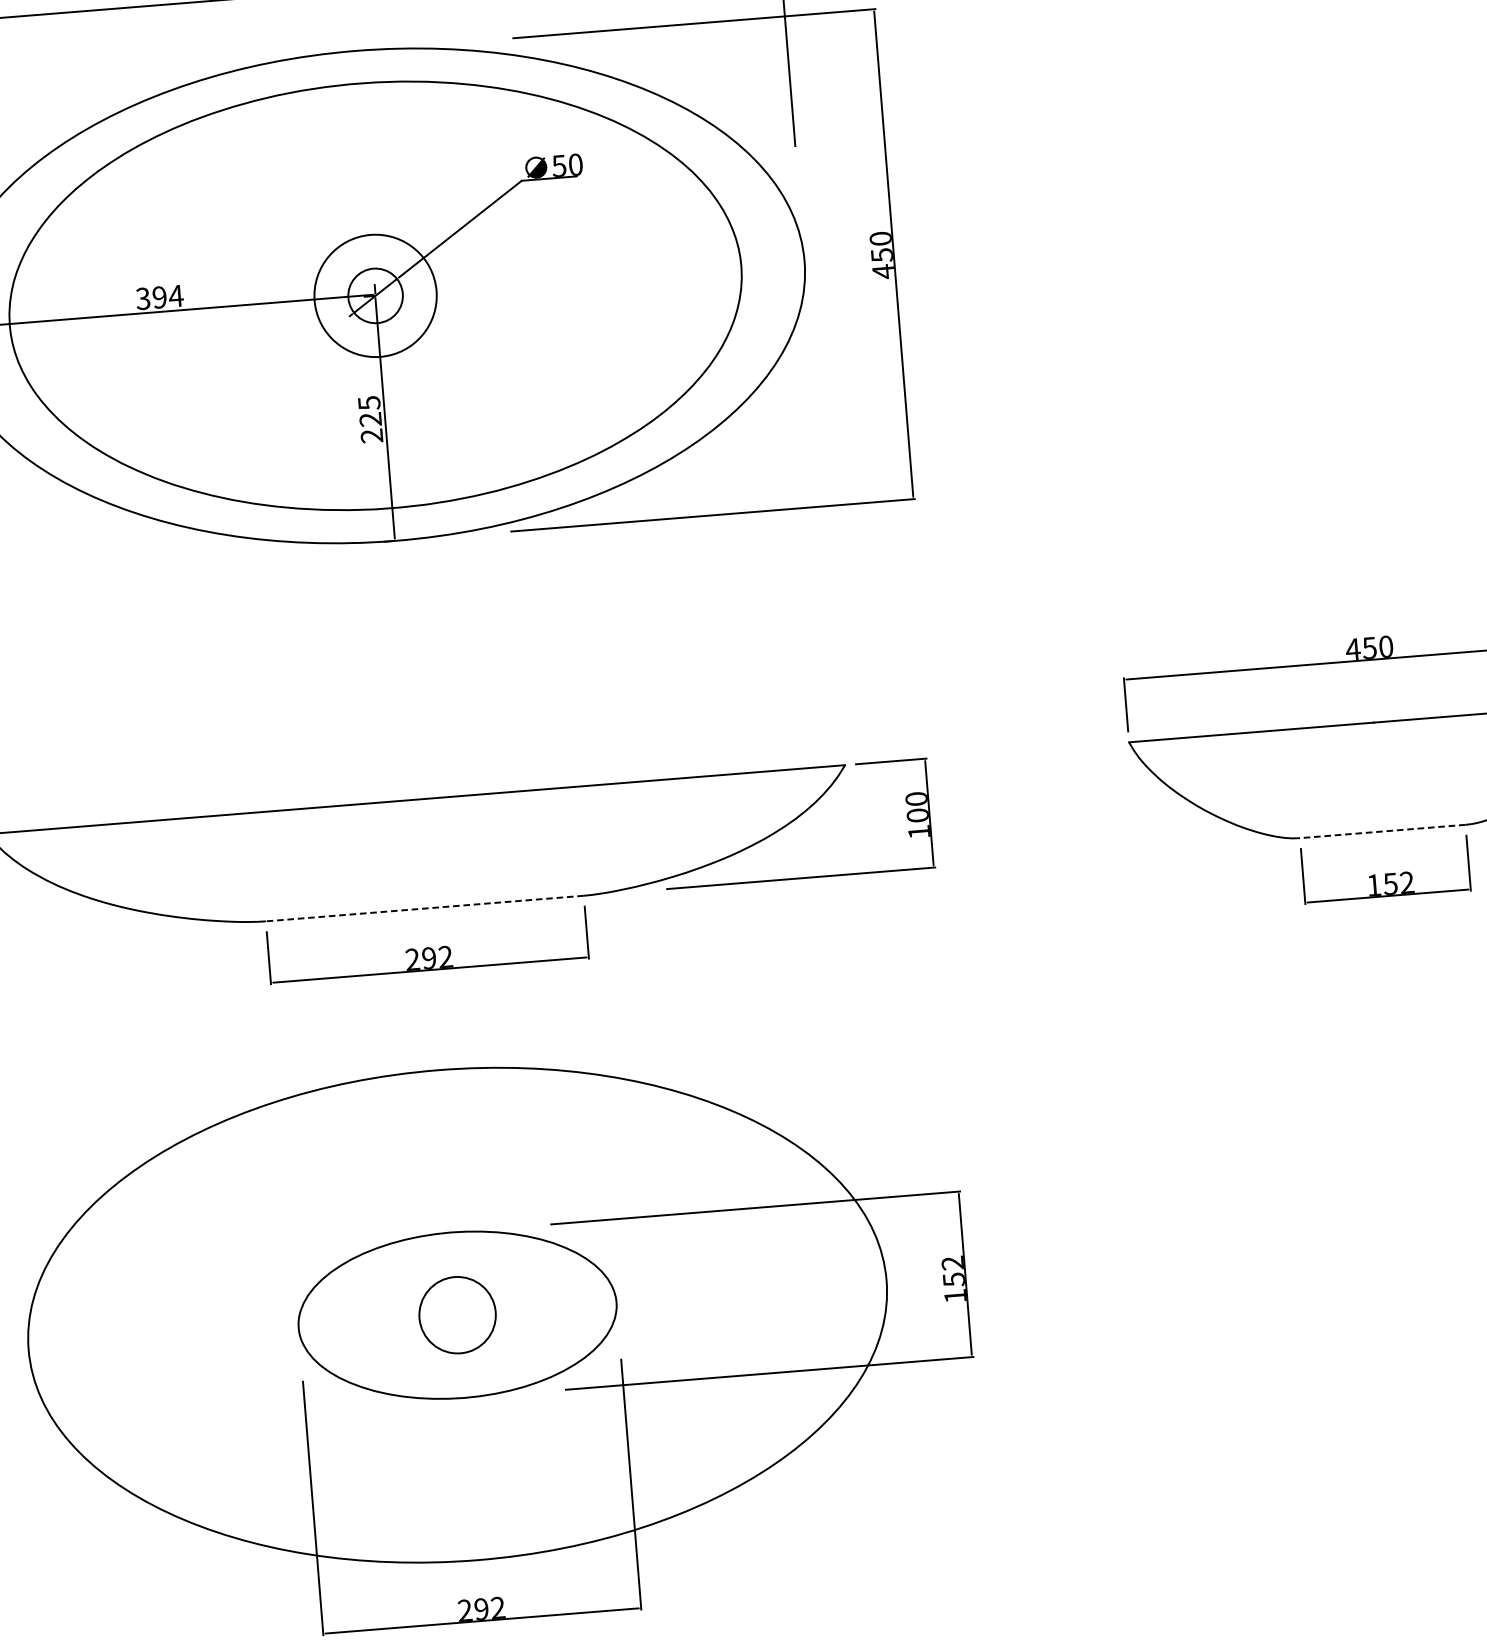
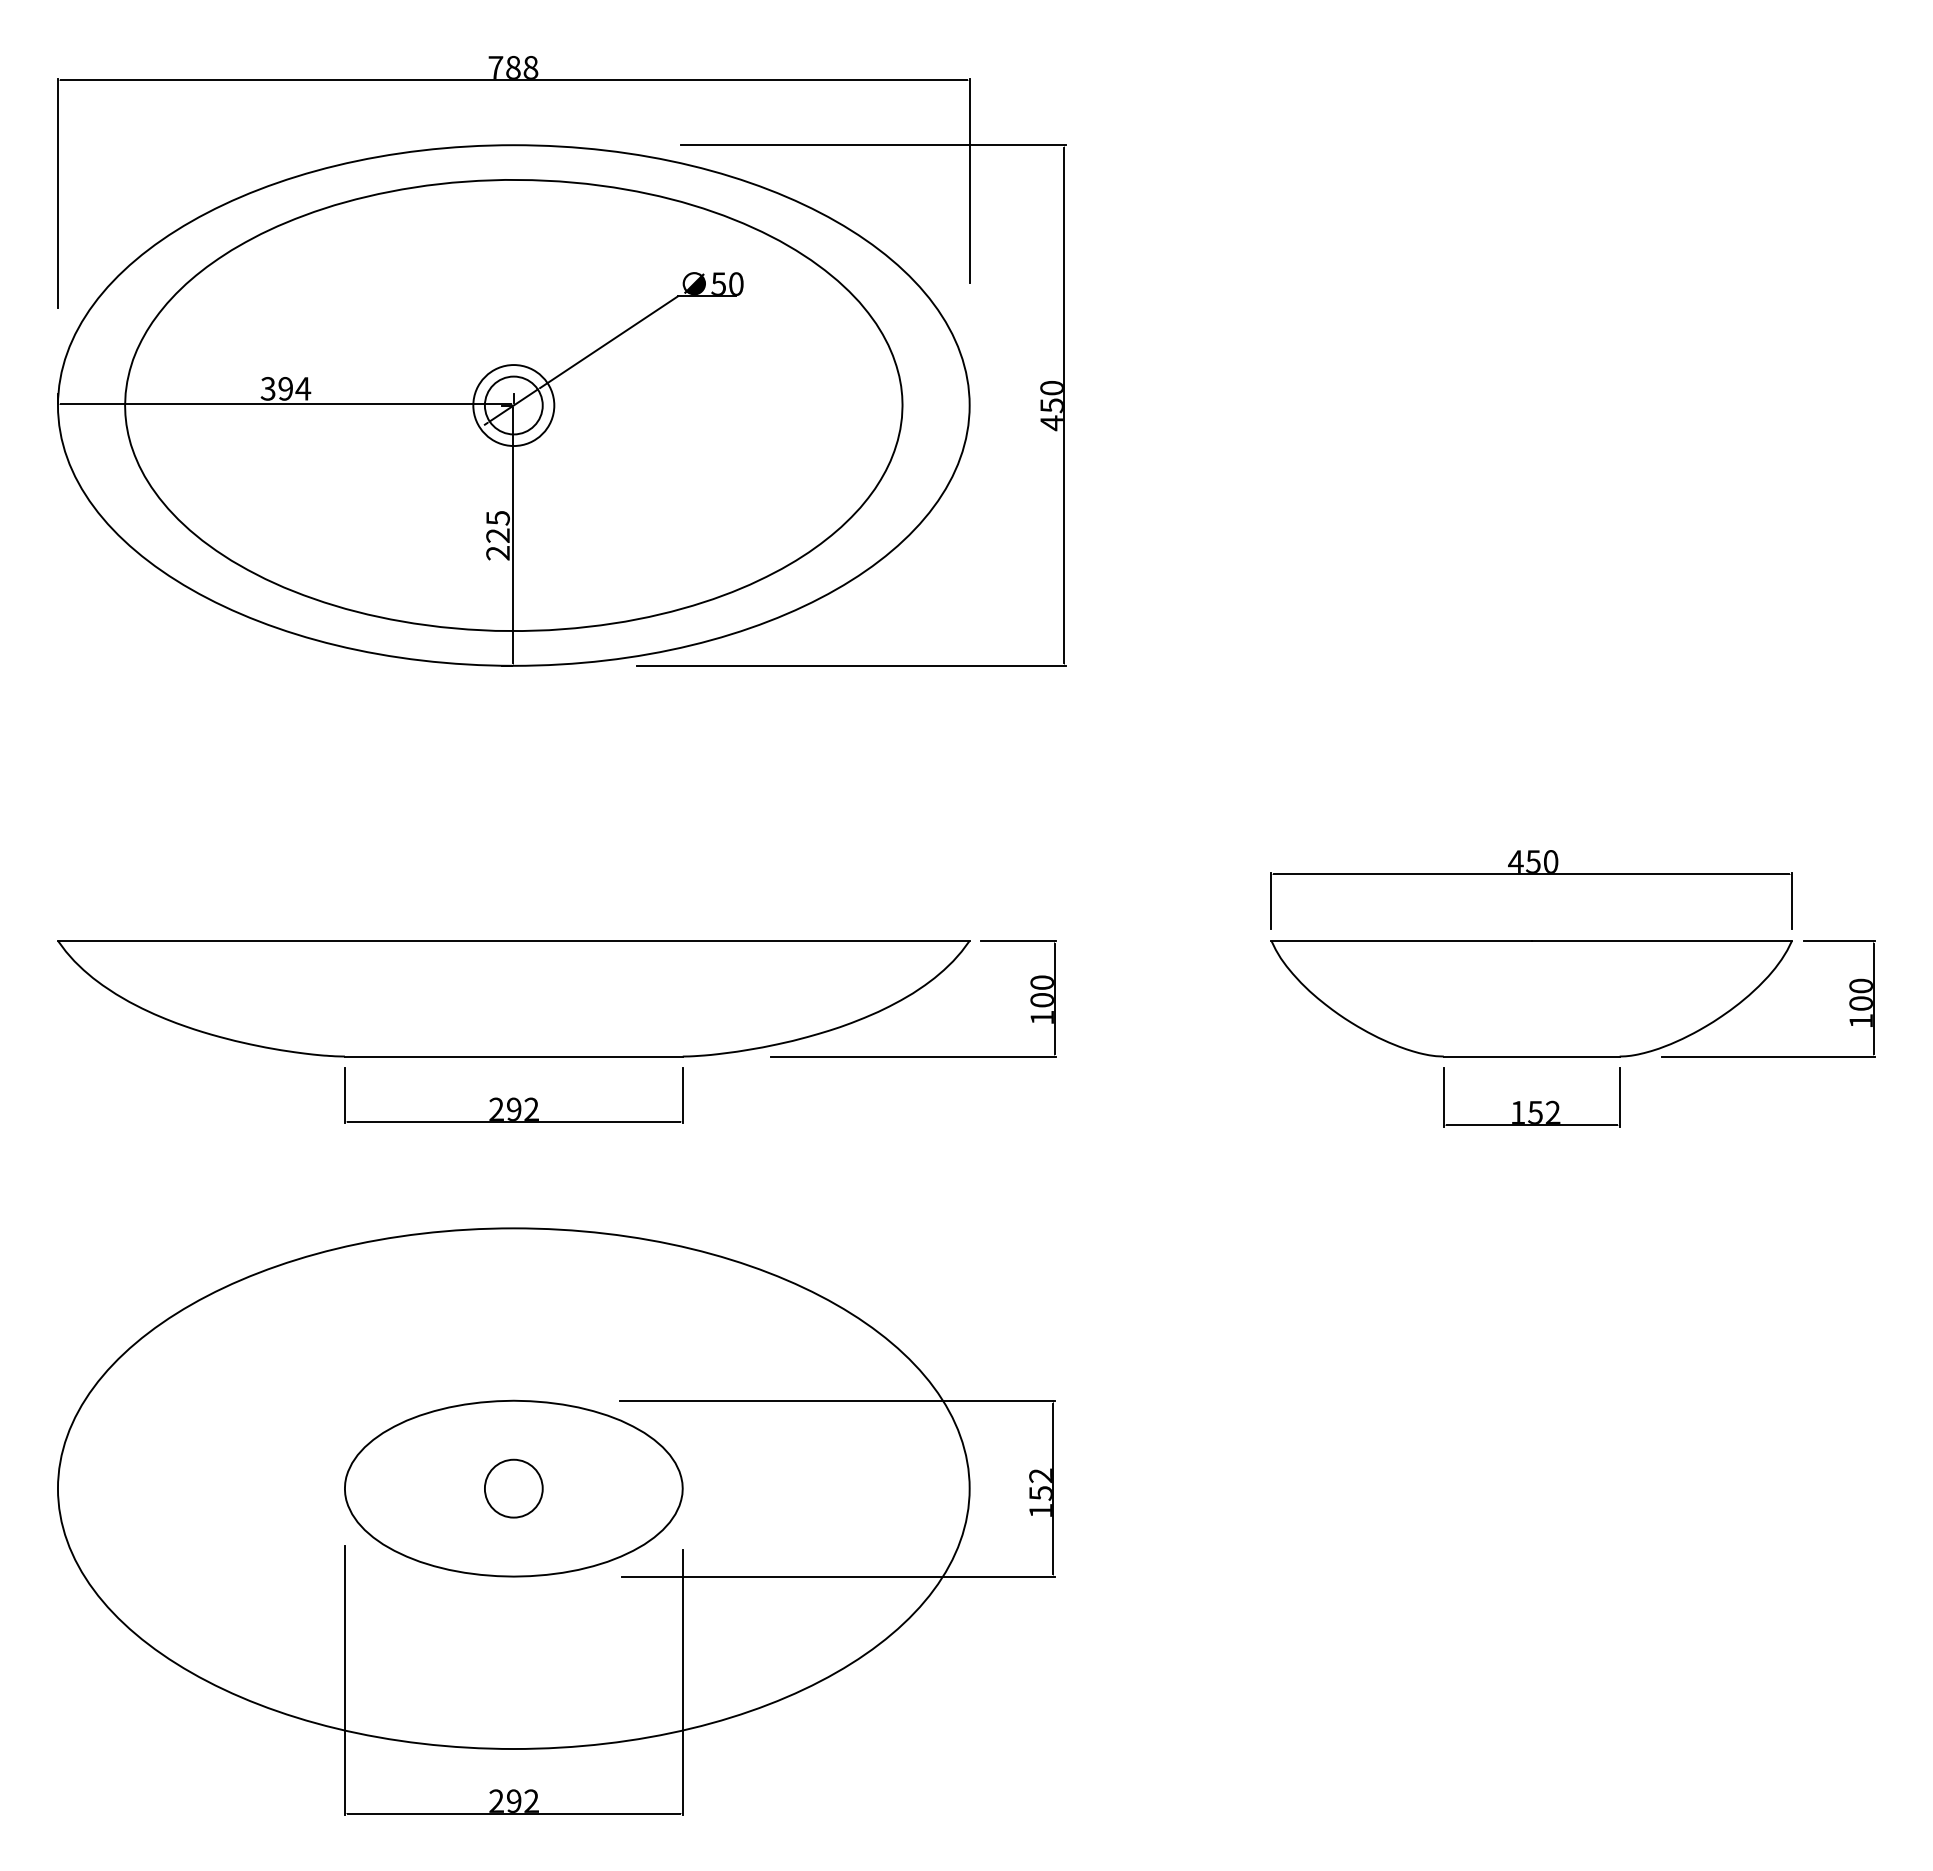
circle: (375, 295) -> (513, 405), size x0.62
line: (1382, 831) -> (1531, 1056), dashed -> solid
line: (424, 908) -> (513, 1056), dashed -> solid
circle: (457, 1315) -> (513, 1488), size x0.71

